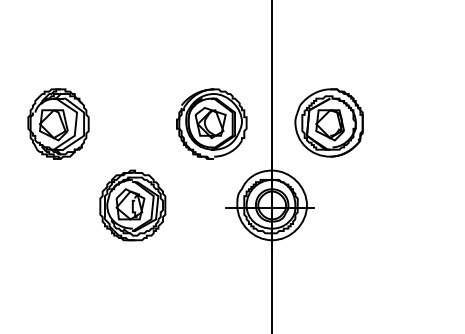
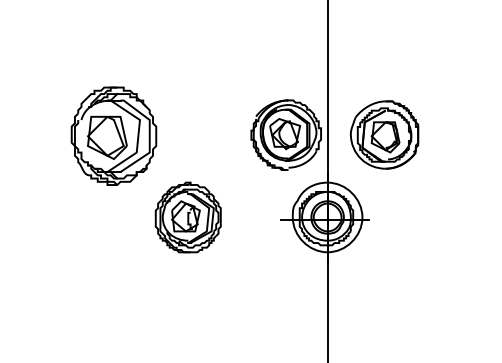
part: (58, 123) -> (113, 135), size x1.4
part: (211, 123) -> (285, 134), moved

